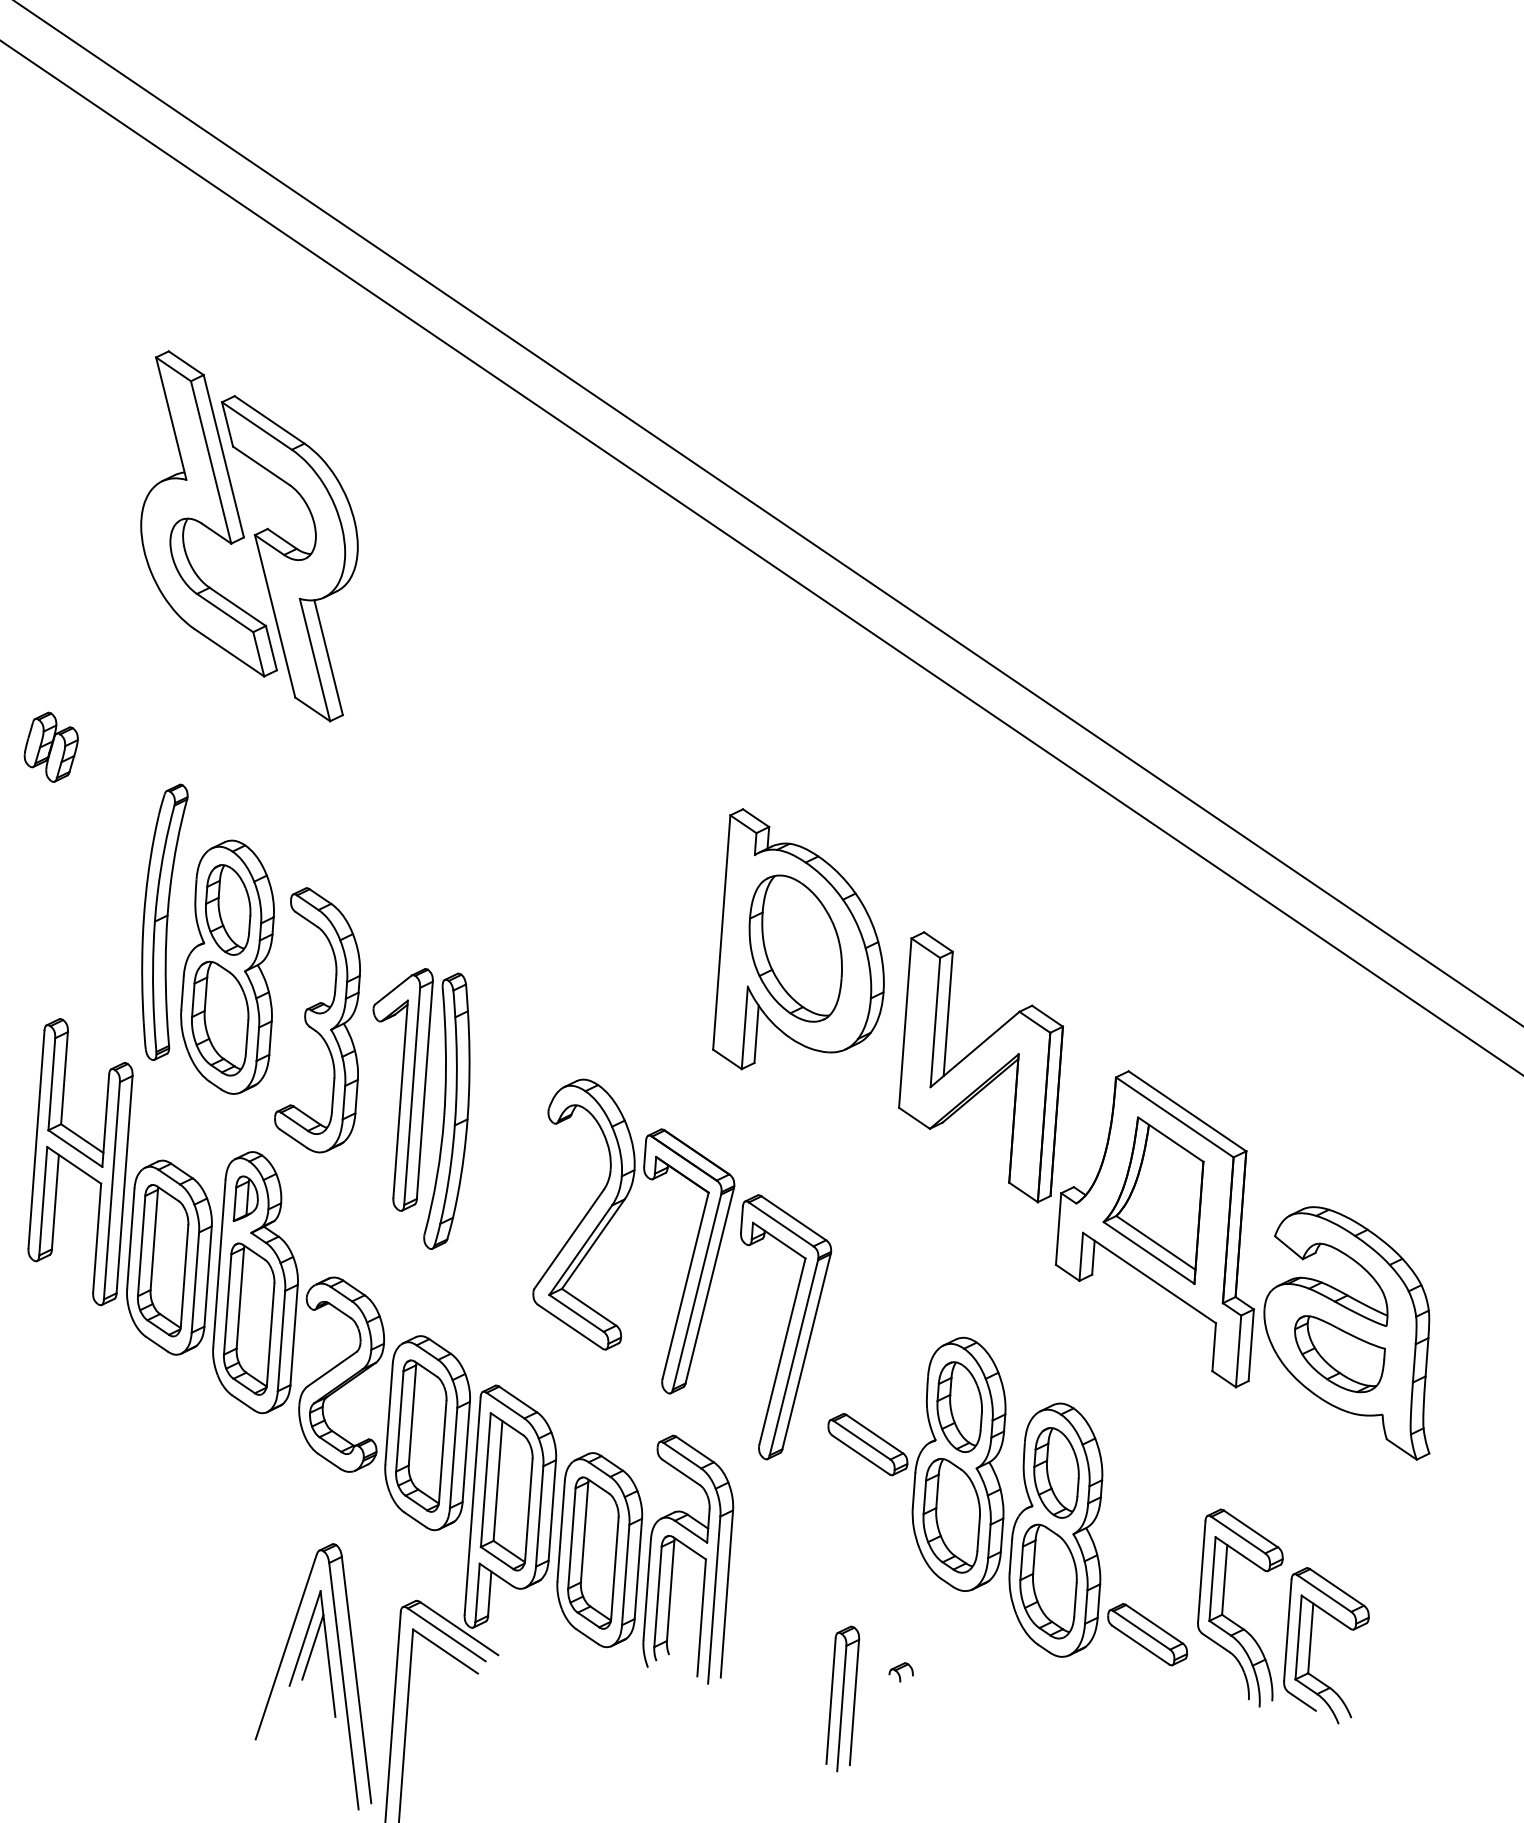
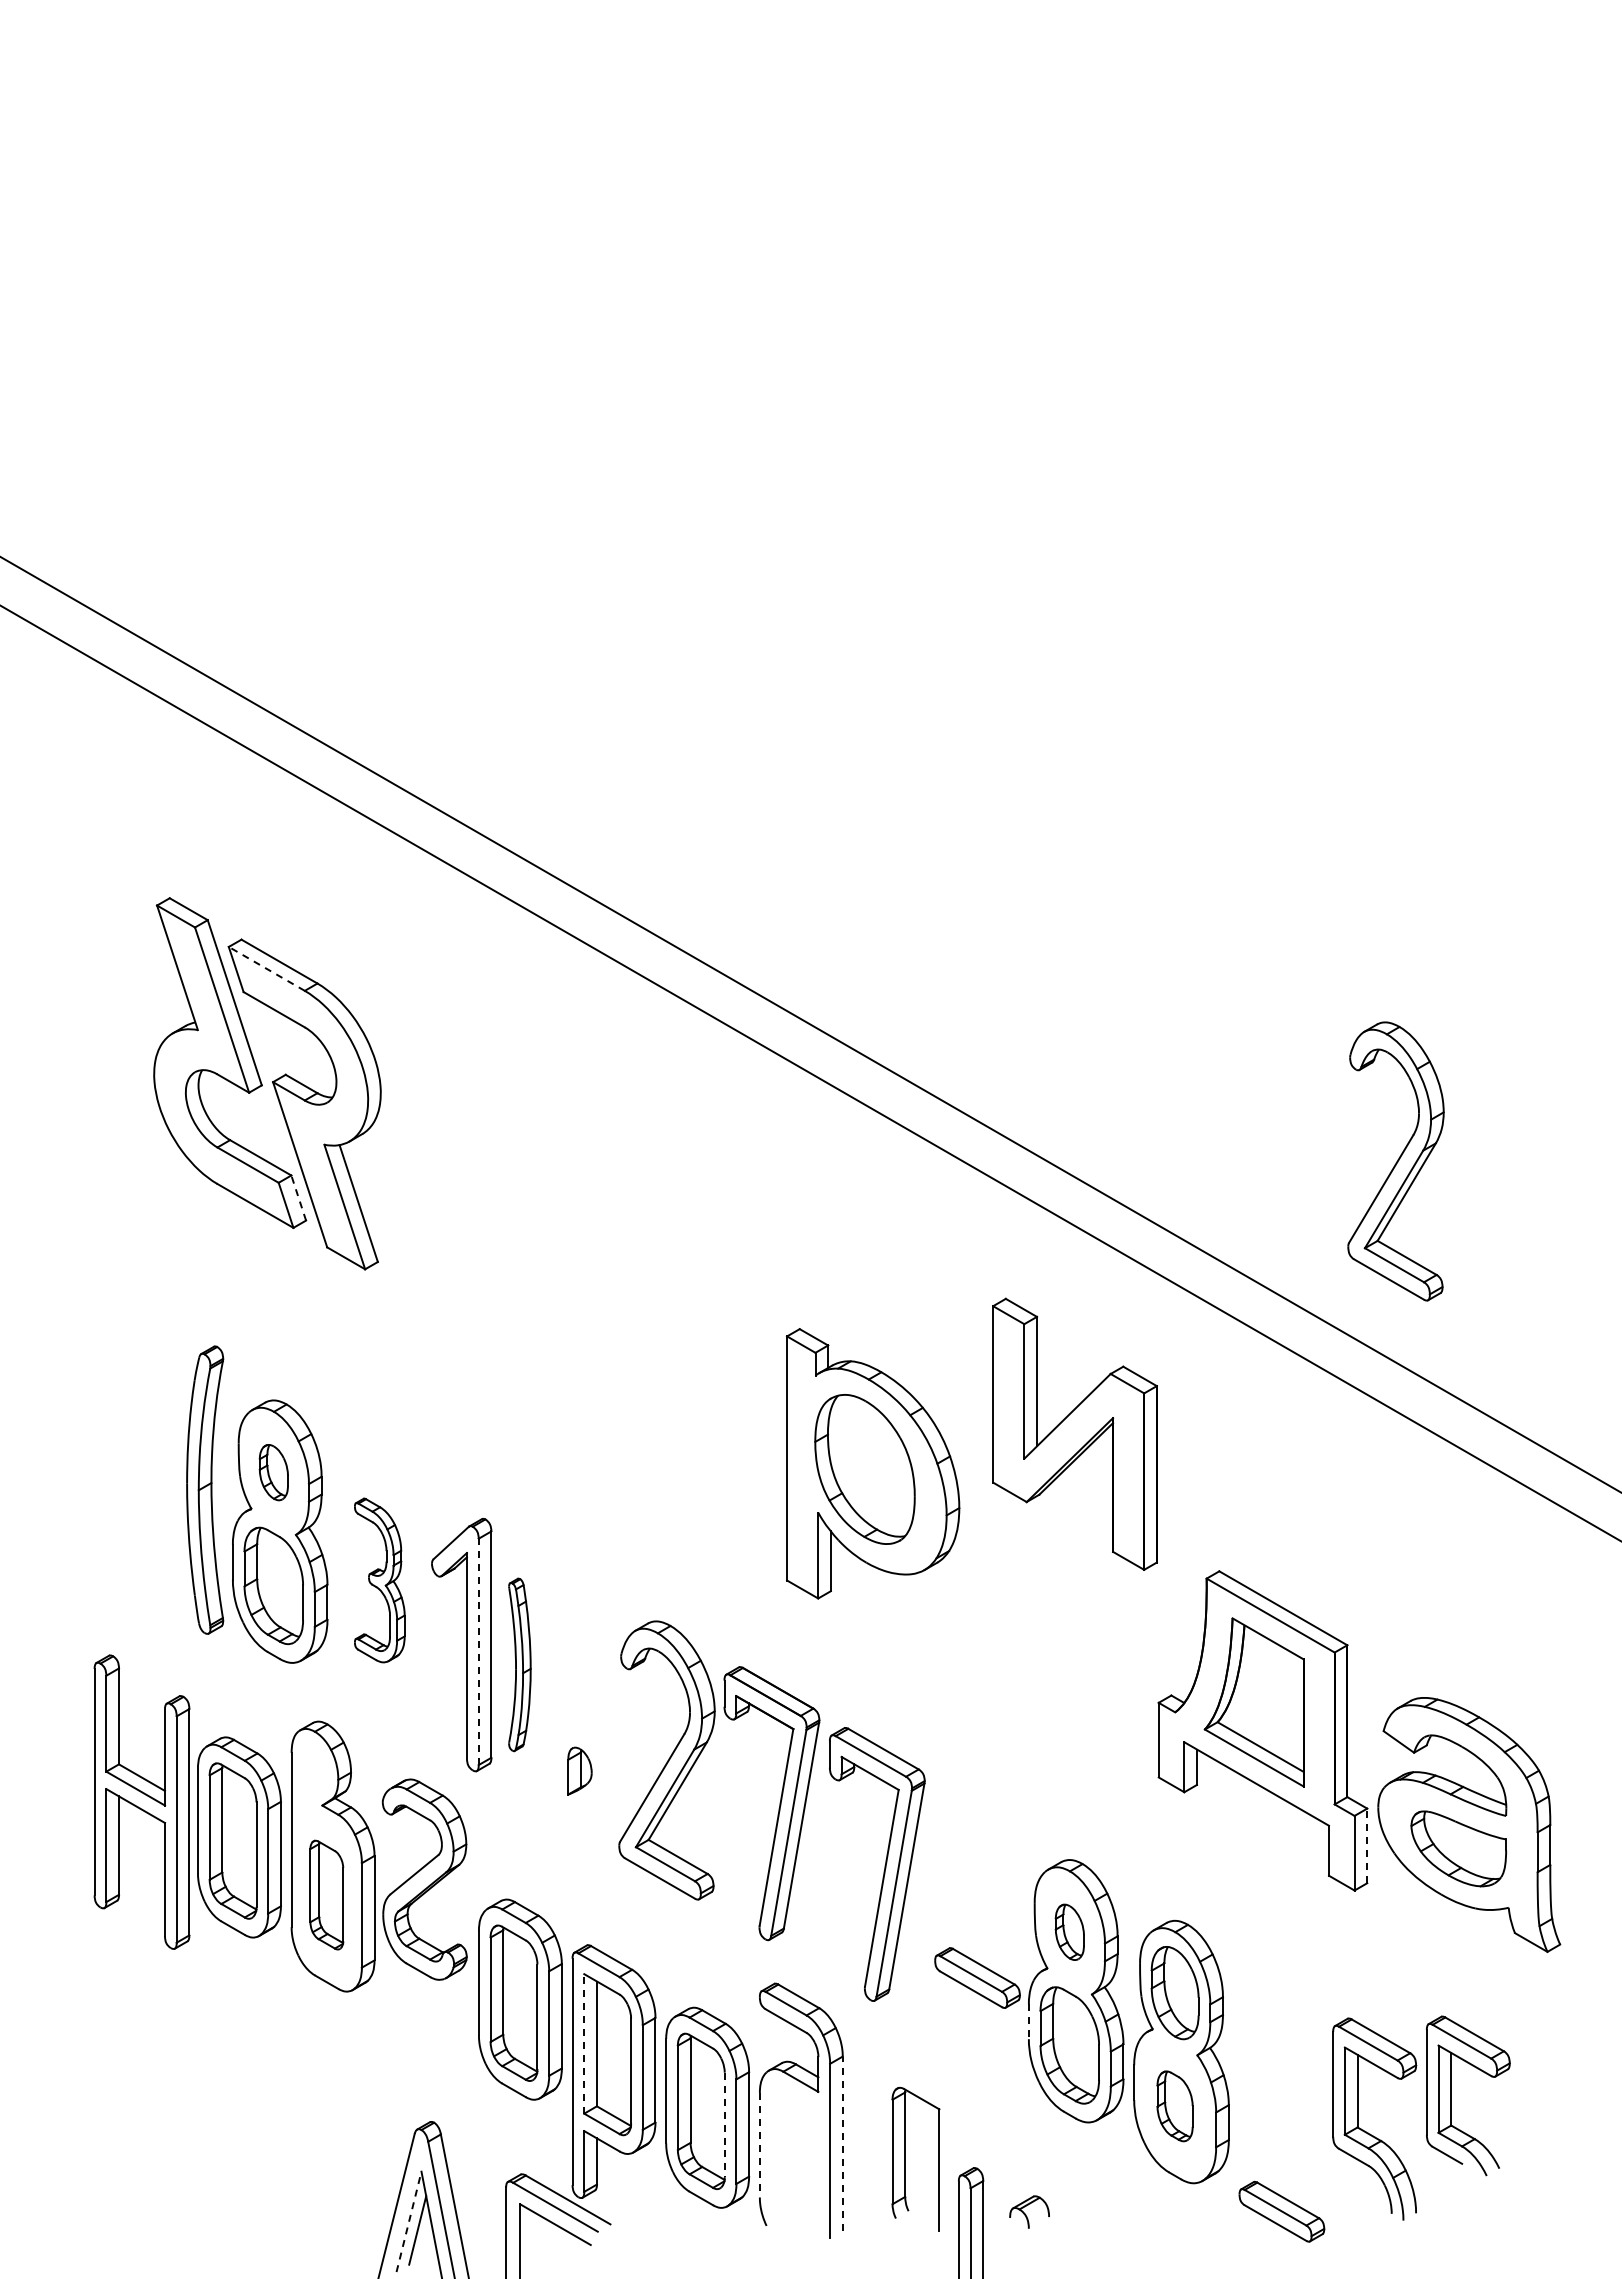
line: (256, 425) -> (266, 968), solid -> dashed
line: (271, 648) -> (298, 1198), solid -> dashed
part: (1326, 690) -> (1395, 1161), added
part: (51, 747) -> (78, 1317), removed
part: (227, 909) -> (273, 1472), size x0.6
part: (322, 1020) -> (379, 1580), size x0.6
part: (980, 1066) -> (1074, 1433), moved
line: (412, 1096) -> (478, 1651), solid -> dashed
part: (450, 1111) -> (519, 1664), size x0.6
part: (80, 1161) -> (141, 1801), moved
part: (246, 1198) -> (579, 1770), moved
part: (249, 1318) -> (326, 1894), size x0.7
line: (1251, 1344) -> (1367, 1845), solid -> dashed
part: (341, 1374) -> (424, 1879), moved
part: (959, 1407) -> (1069, 1932), size x0.6
line: (486, 1479) -> (584, 2043), solid -> dashed
line: (913, 1490) -> (1028, 2022), solid -> dashed
line: (614, 1568) -> (724, 2125), solid -> dashed
part: (1047, 1581) -> (1174, 2106), size x0.6
line: (646, 1589) -> (759, 2145), solid -> dashed
line: (726, 1593) -> (842, 2143), solid -> dashed
part: (669, 1604) -> (905, 2158), moved
part: (1147, 1634) -> (1281, 2211), moved
line: (305, 1638) -> (409, 2221), solid -> dashed
part: (1310, 1644) -> (1451, 2095), moved
part: (901, 1671) -> (1029, 2210), size x1.6

